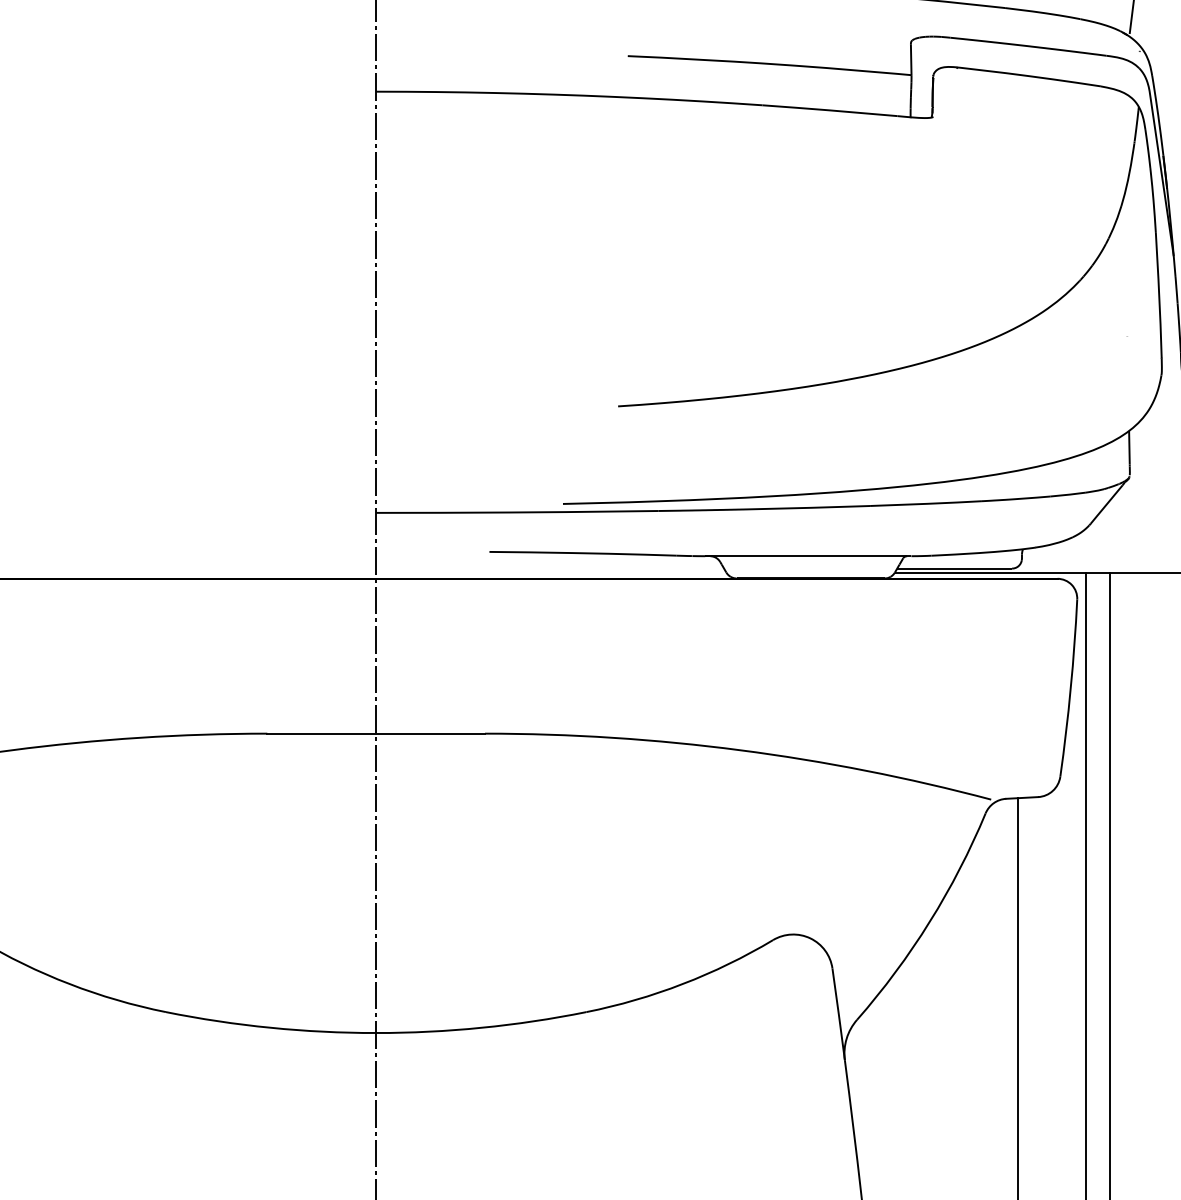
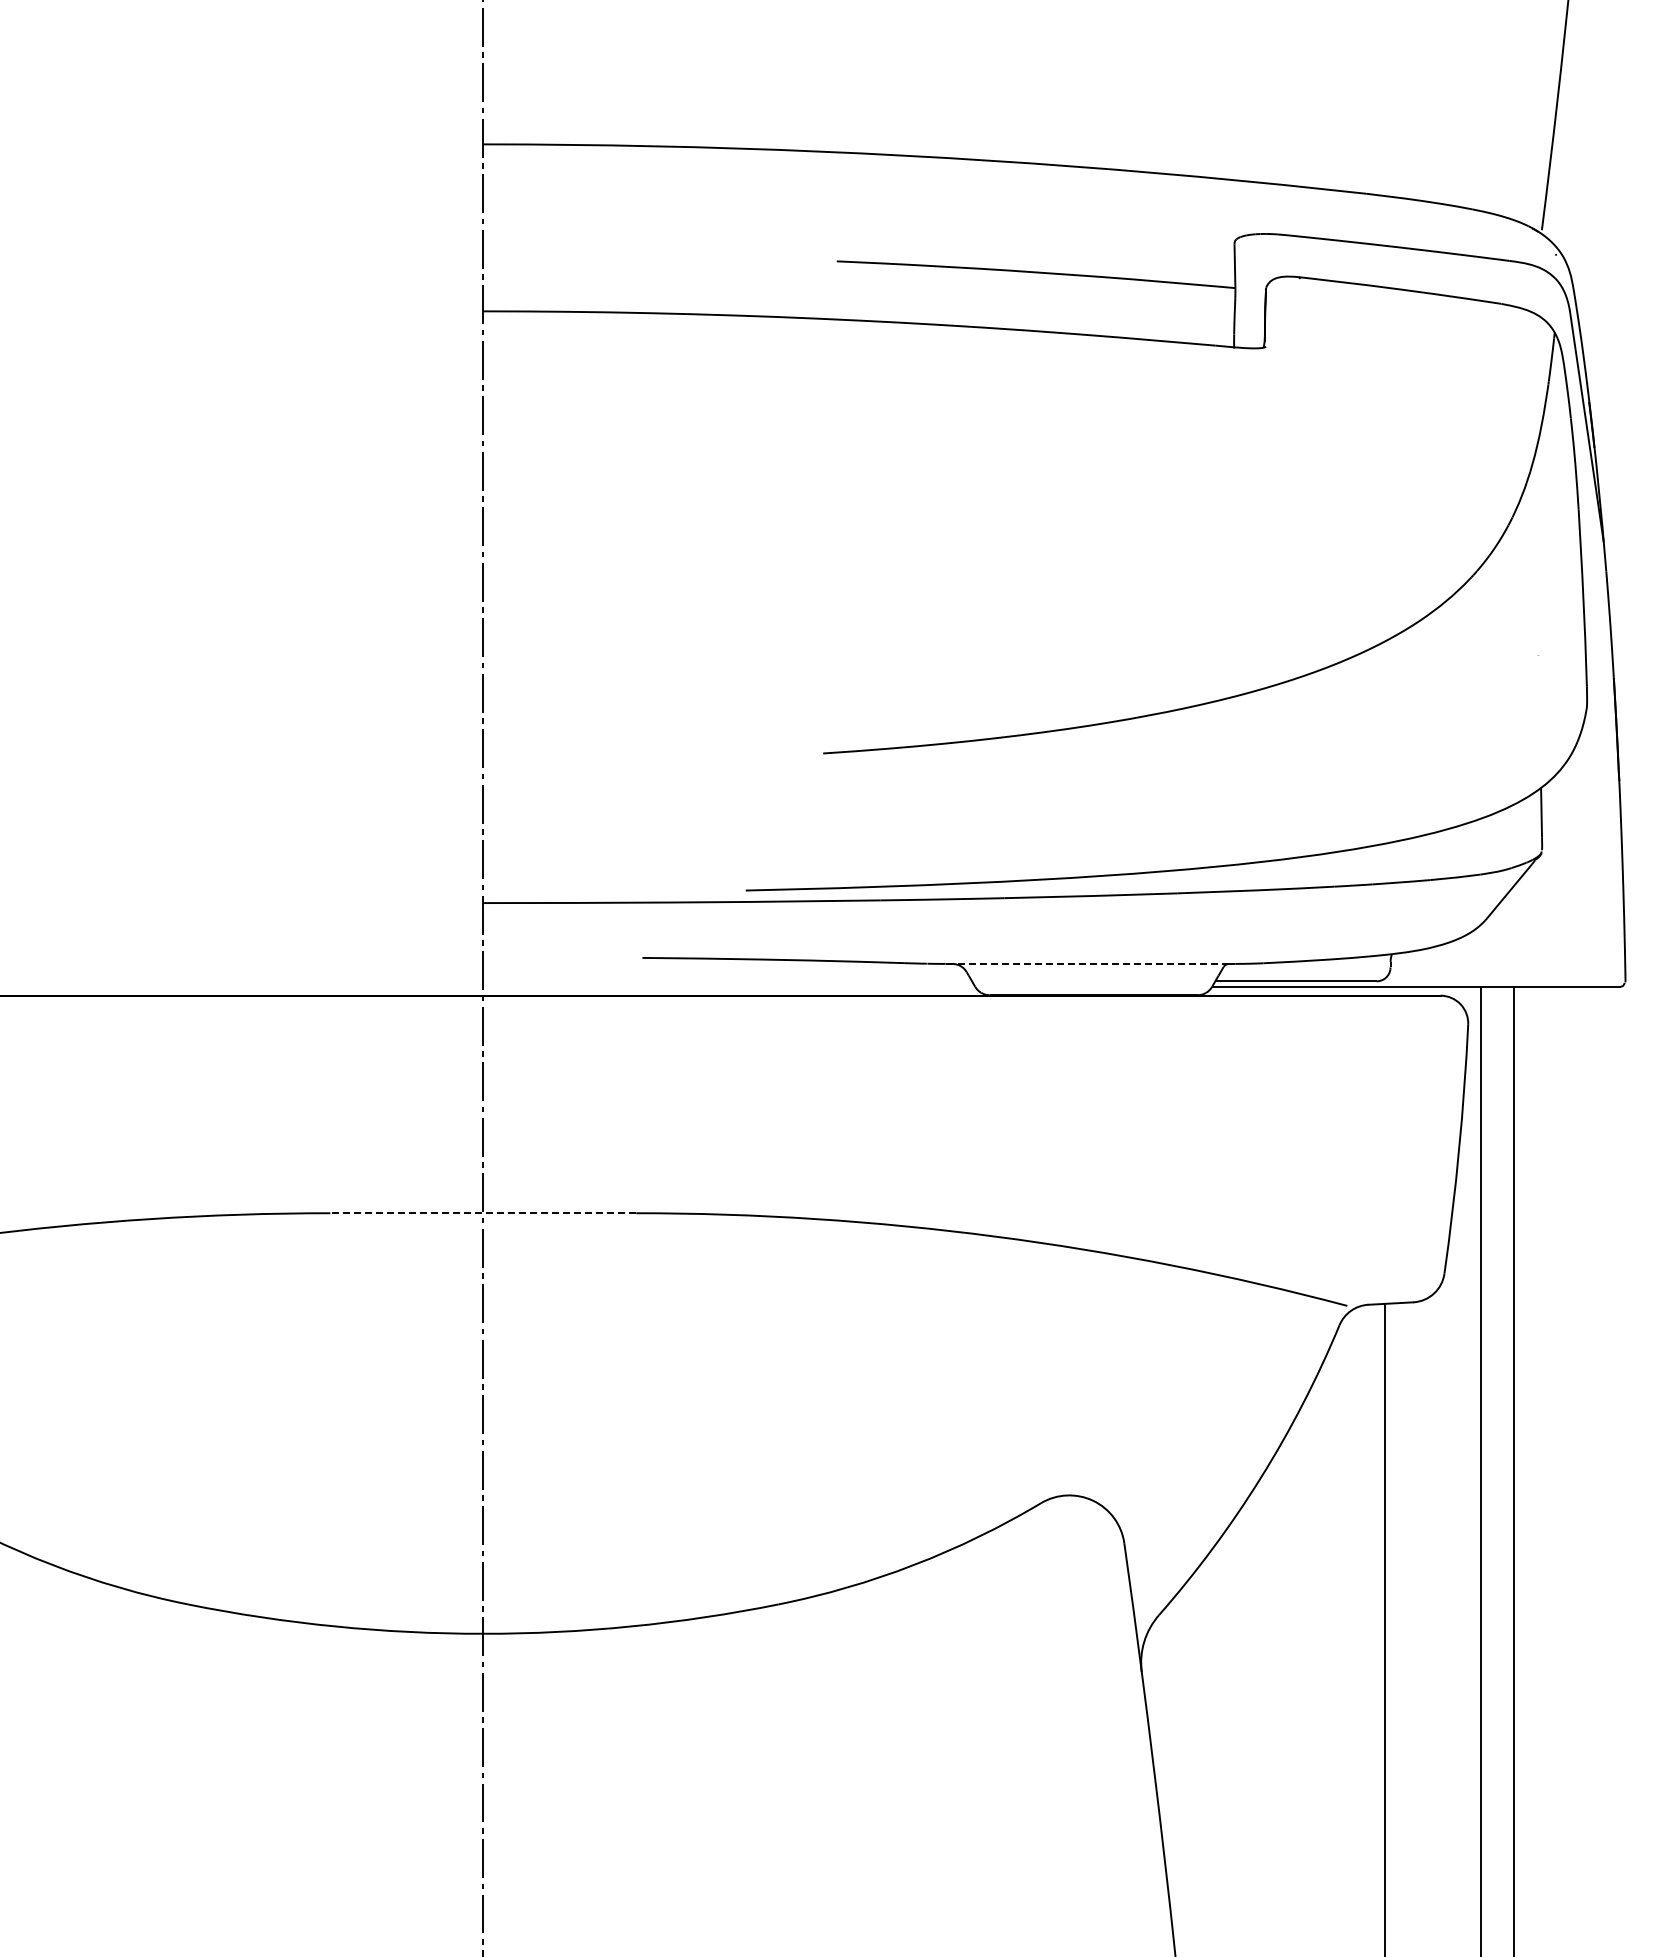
line: (806, 555) -> (1087, 963), solid -> dashed
line: (376, 733) -> (483, 1213), solid -> dashed

